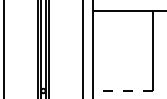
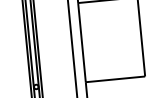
line: (122, 91) -> (115, 79), dashed -> solid

